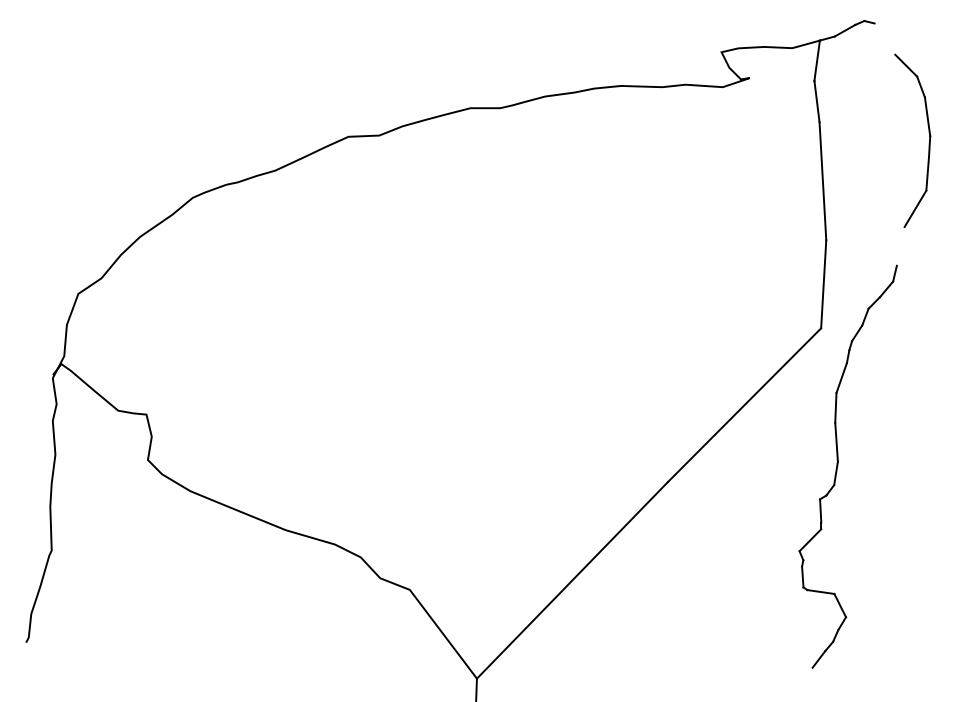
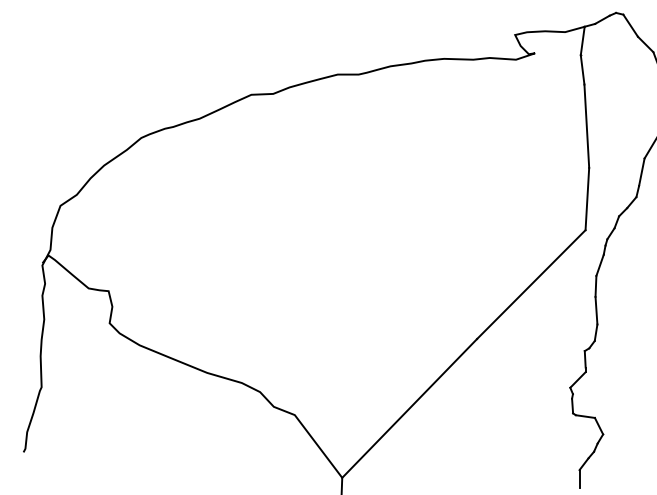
line: (884, 38) -> (630, 25), added
line: (900, 246) -> (641, 172), added
line: (812, 679) -> (579, 478), added

